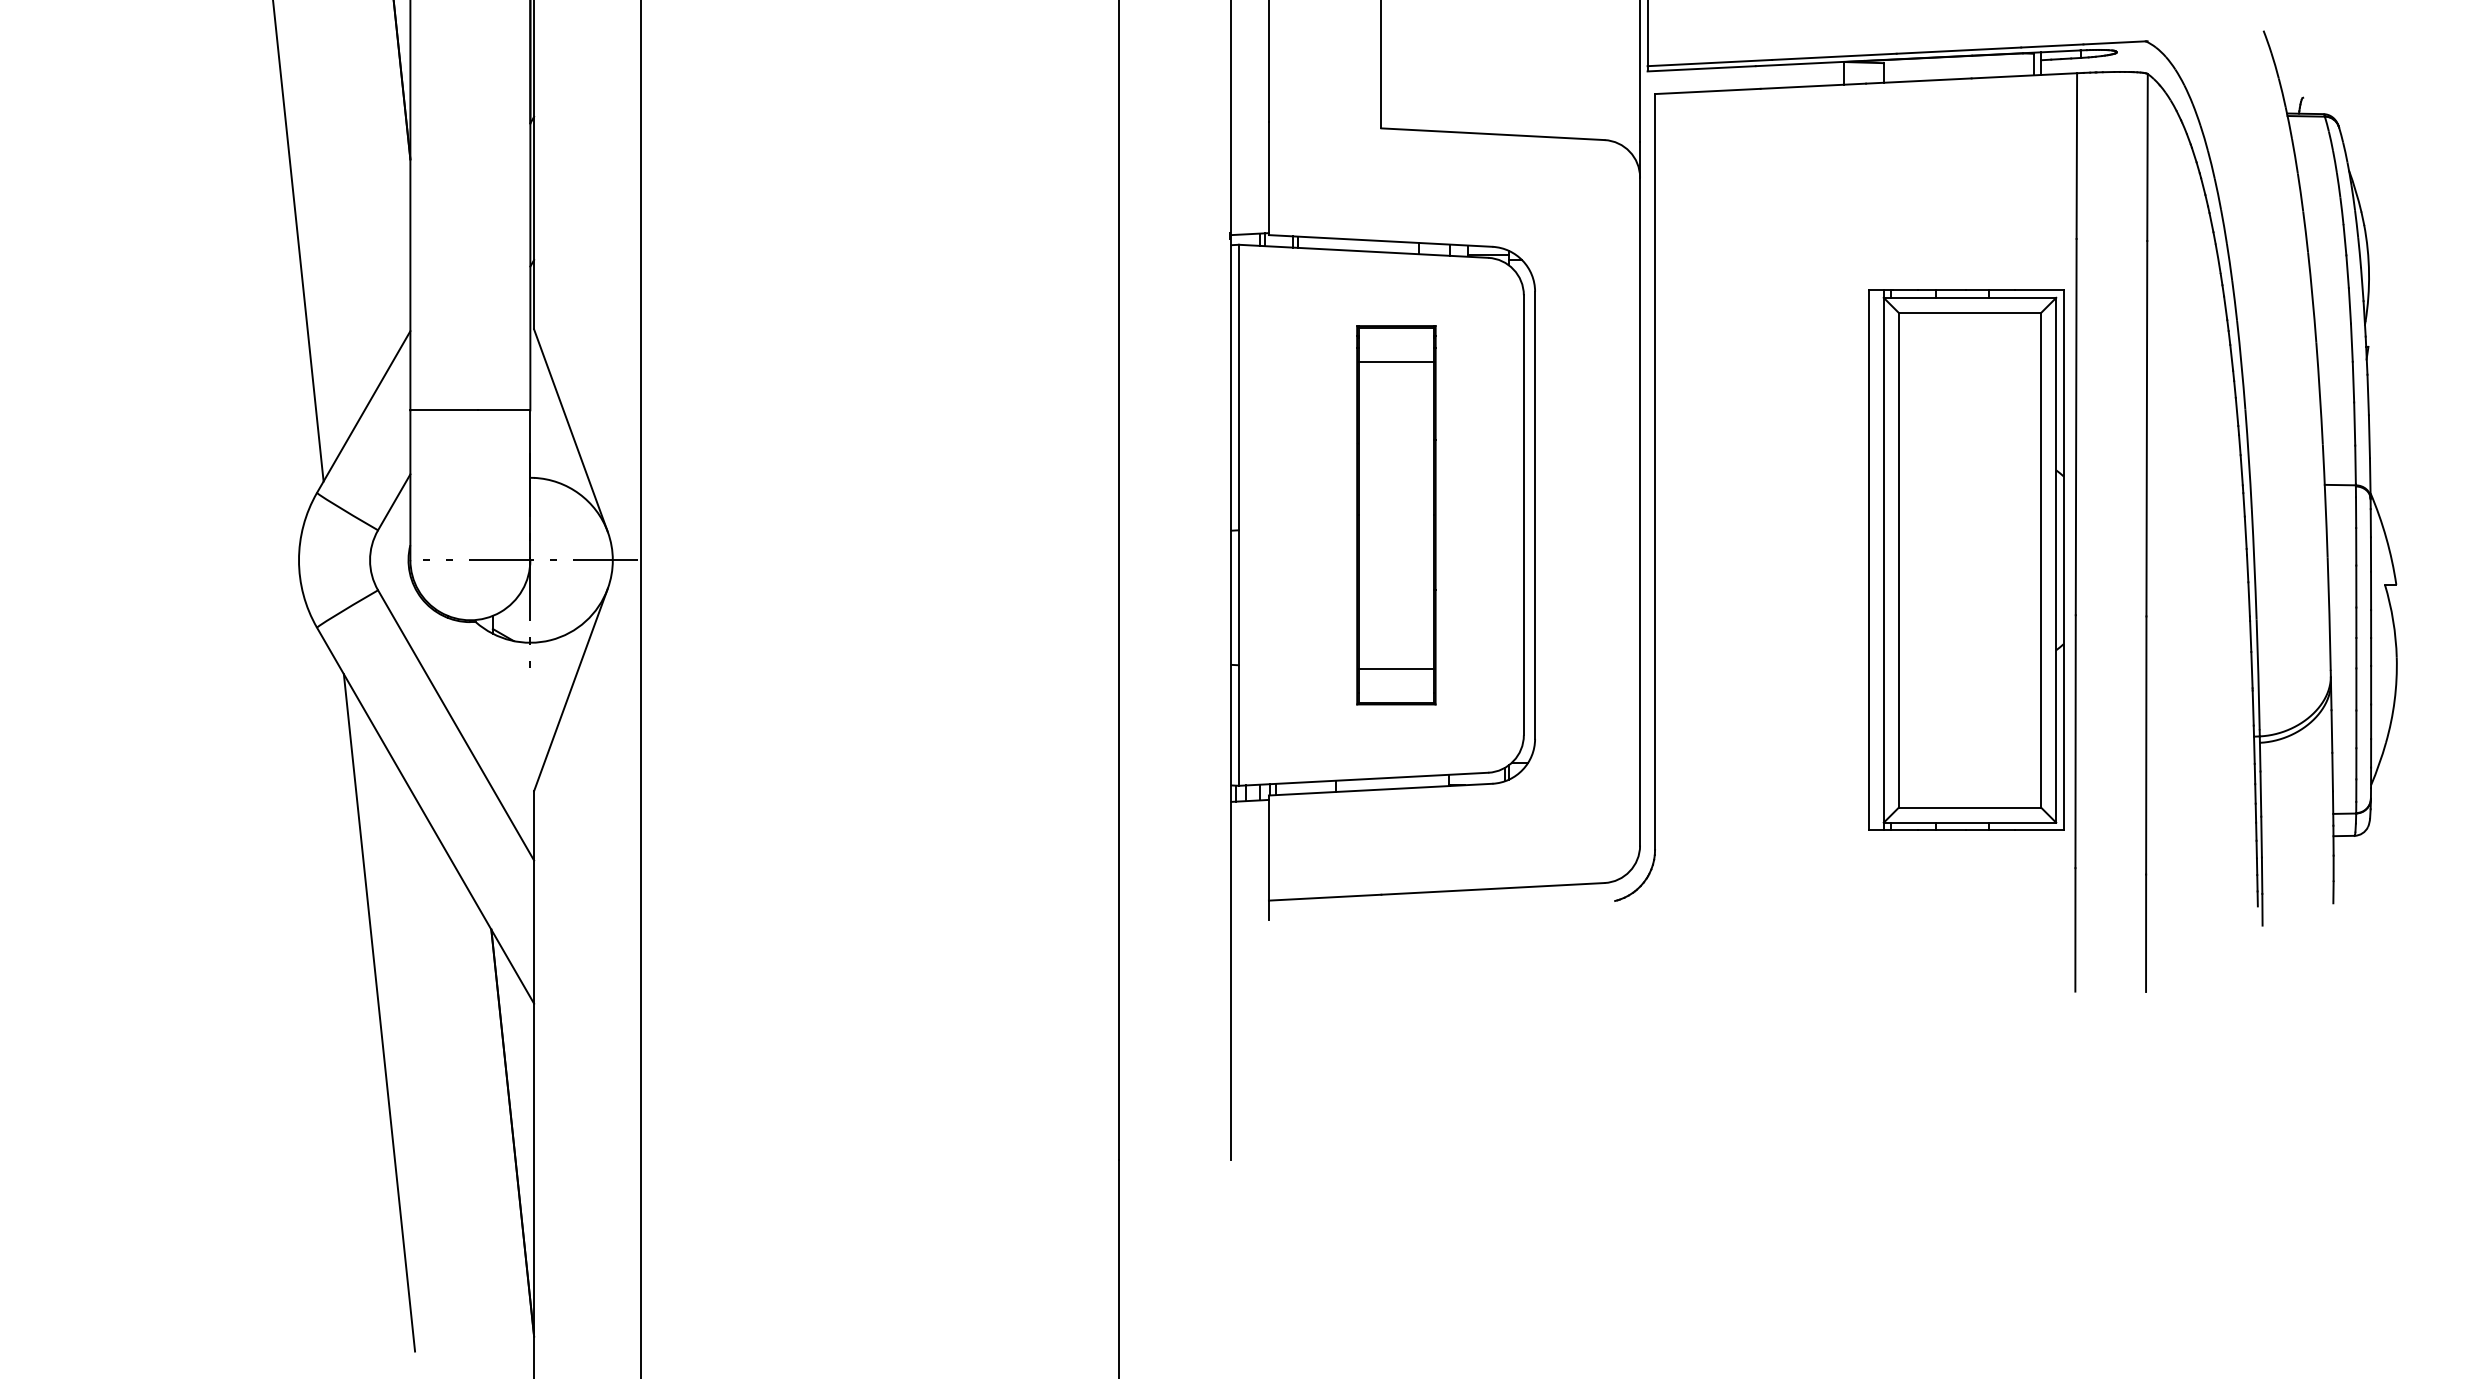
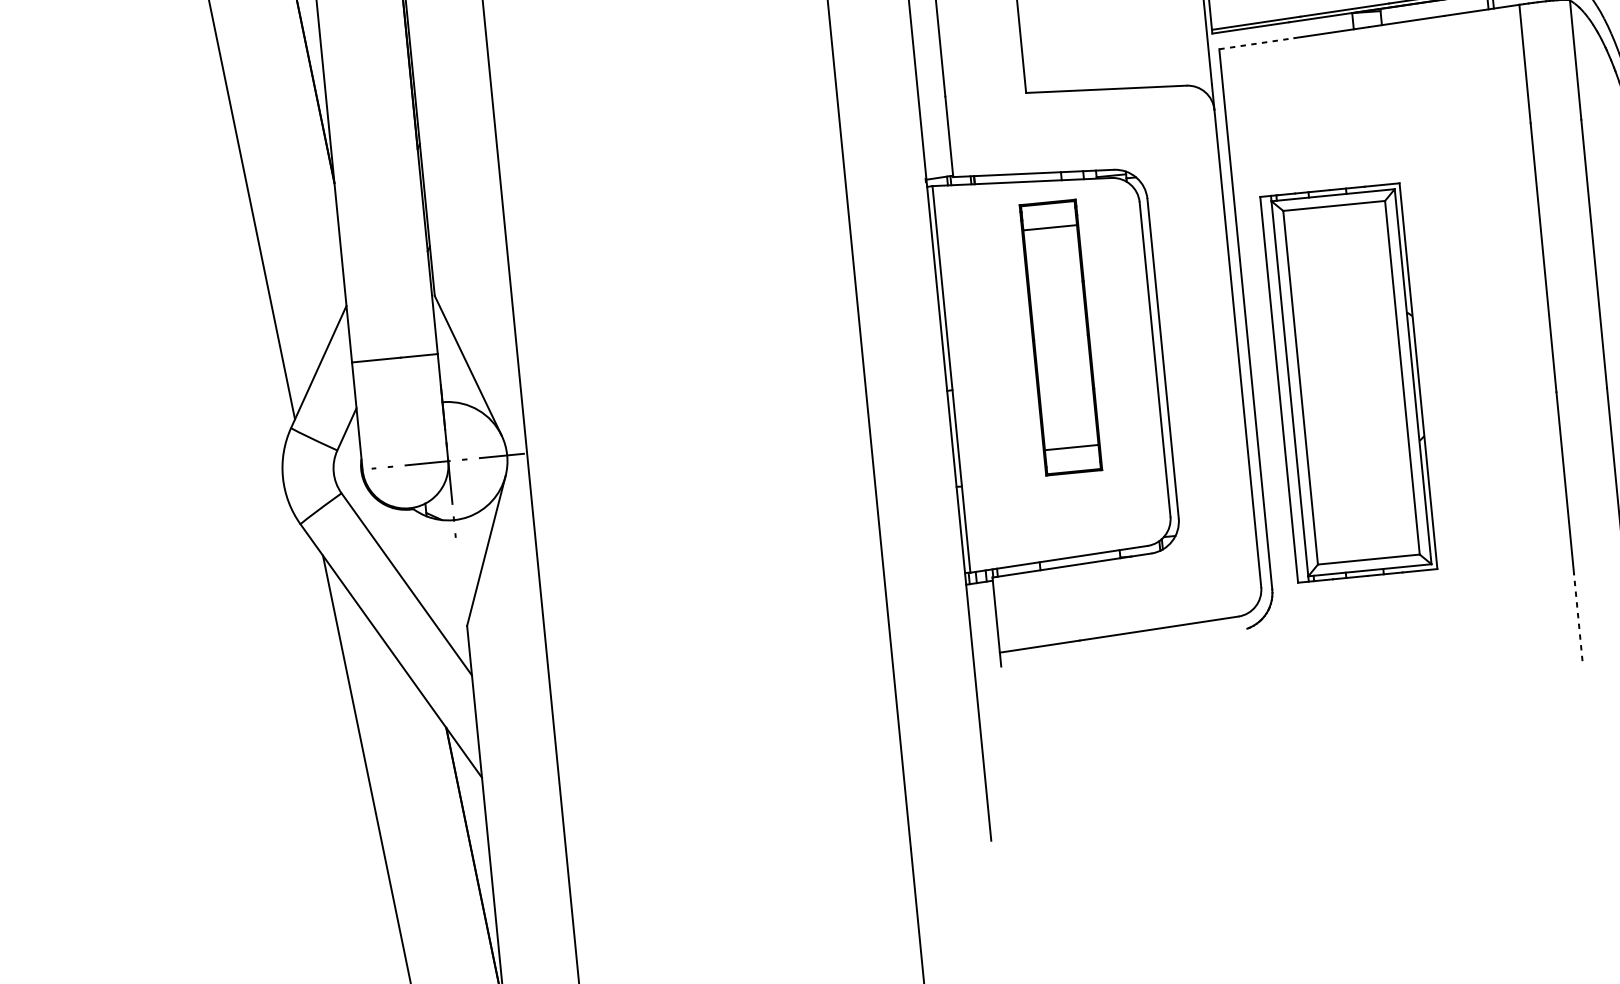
line: (1707, 91) -> (1256, 43), solid -> dashed
part: (1396, 515) -> (1061, 337), moved
part: (1966, 559) -> (1348, 382), moved
line: (2075, 929) -> (1578, 616), solid -> dashed

